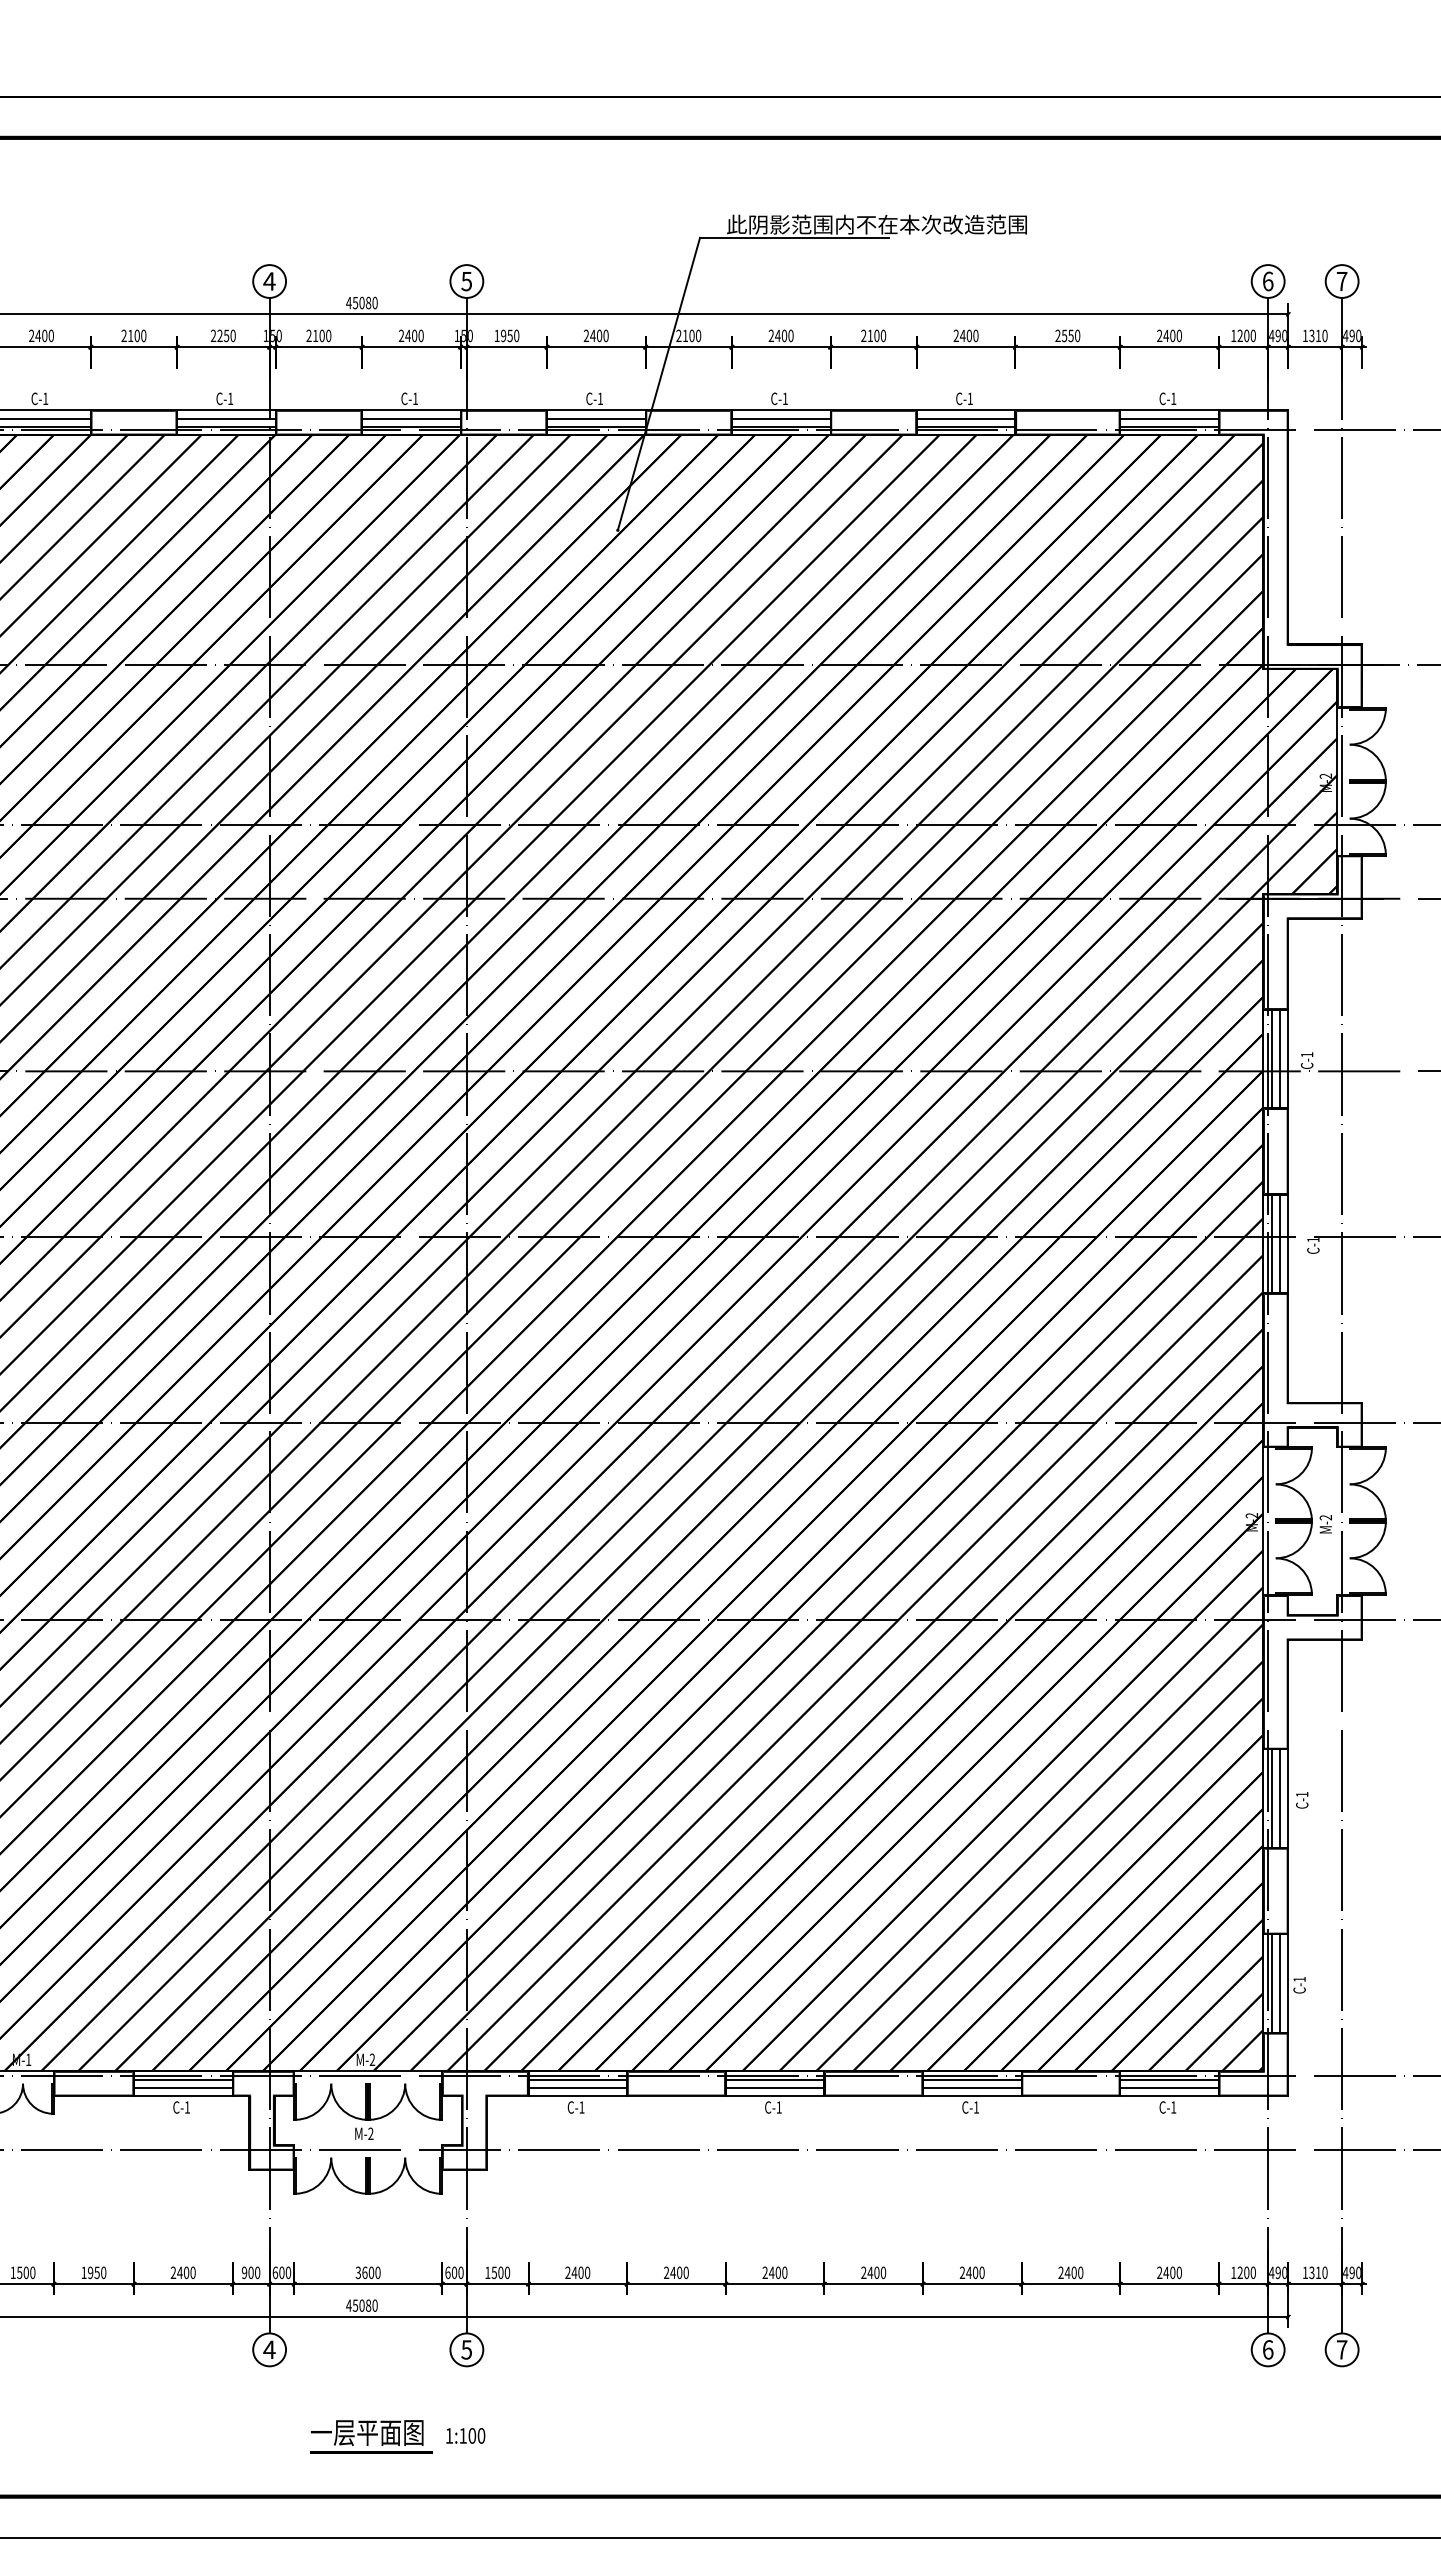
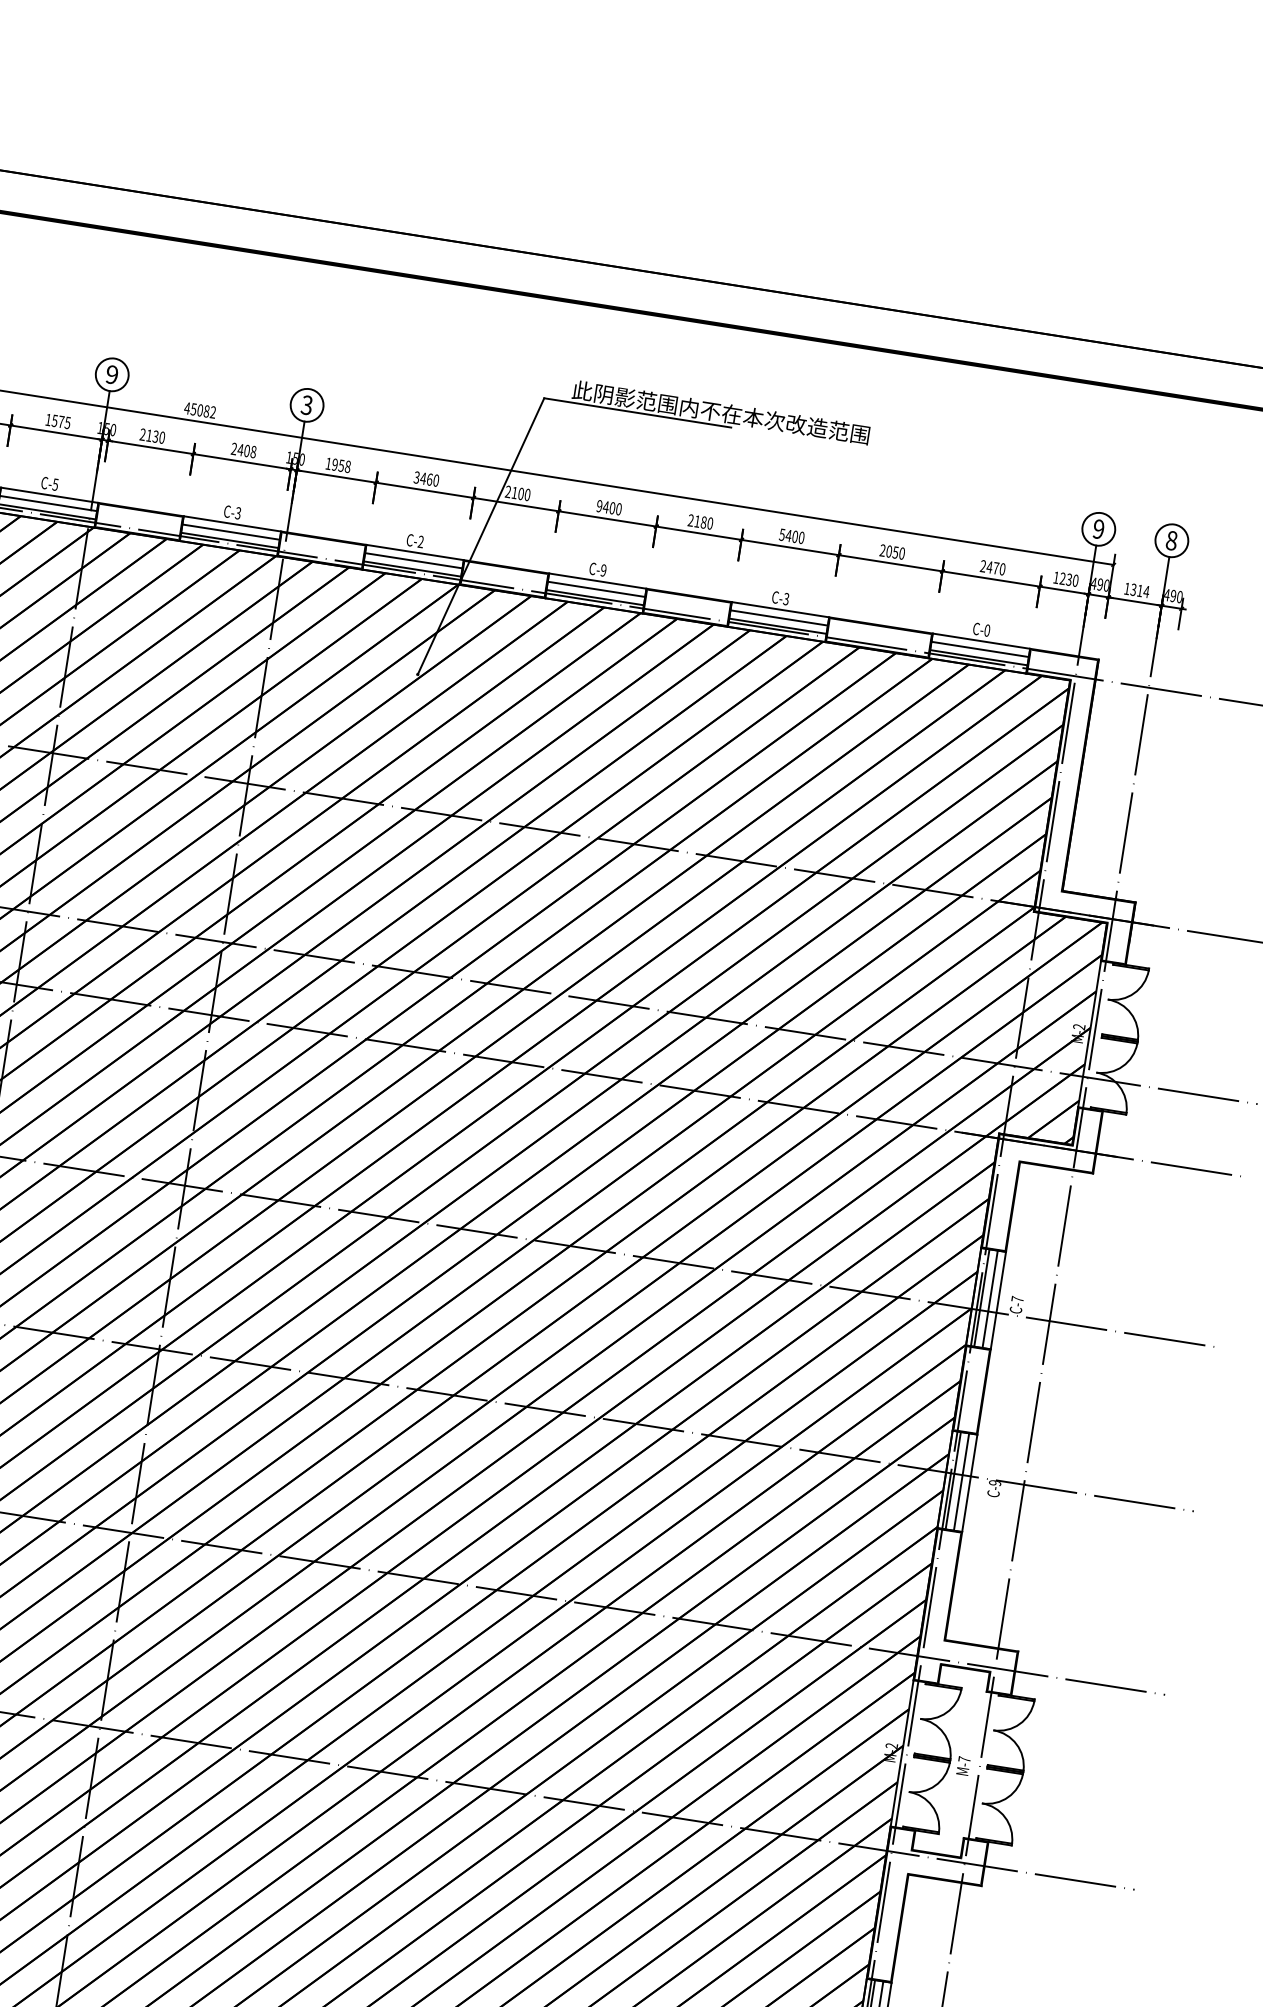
text: (466, 280) -> (306, 404), 5 -> 3
text: (269, 281) -> (112, 374), 4 -> 9
text: (1267, 281) -> (1098, 529), 6 -> 9
text: (1341, 281) -> (1171, 540), 7 -> 8
text: (374, 303) -> (212, 412), 45080 -> 45082
text: (222, 335) -> (57, 420), 2250 -> 1575
text: (321, 335) -> (155, 436), 2100 -> 2130
text: (420, 335) -> (252, 451), 2400 -> 2408
text: (516, 335) -> (347, 466), 1950 -> 1958
text: (592, 335) -> (422, 478), 2400 -> 3460
text: (876, 335) -> (703, 522), 2100 -> 2180
text: (955, 335) -> (781, 534), 2400 -> 5400
text: (1064, 335) -> (889, 551), 2550 -> 2050
text: (1172, 335) -> (995, 567), 2400 -> 2470
text: (1246, 335) -> (1069, 579), 1200 -> 1230
text: (1324, 335) -> (1146, 591), 1310 -> 1314
text: (771, 336) -> (599, 506), 2400 -> 9400
text: (230, 398) -> (55, 484), C-1 -> C-5
text: (415, 398) -> (238, 512), C-1 -> C-3
text: (600, 398) -> (421, 541), C-1 -> C-2
text: (784, 398) -> (602, 570), C-1 -> C-9
text: (969, 398) -> (785, 598), C-1 -> C-3
text: (1173, 398) -> (987, 630), C-1 -> C-0
text: (1307, 1054) -> (1018, 1299), C-1 -> C-7
text: (1313, 1239) -> (995, 1482), C-1 -> C-9
text: (1325, 1517) -> (964, 1759), M-2 -> M-7

